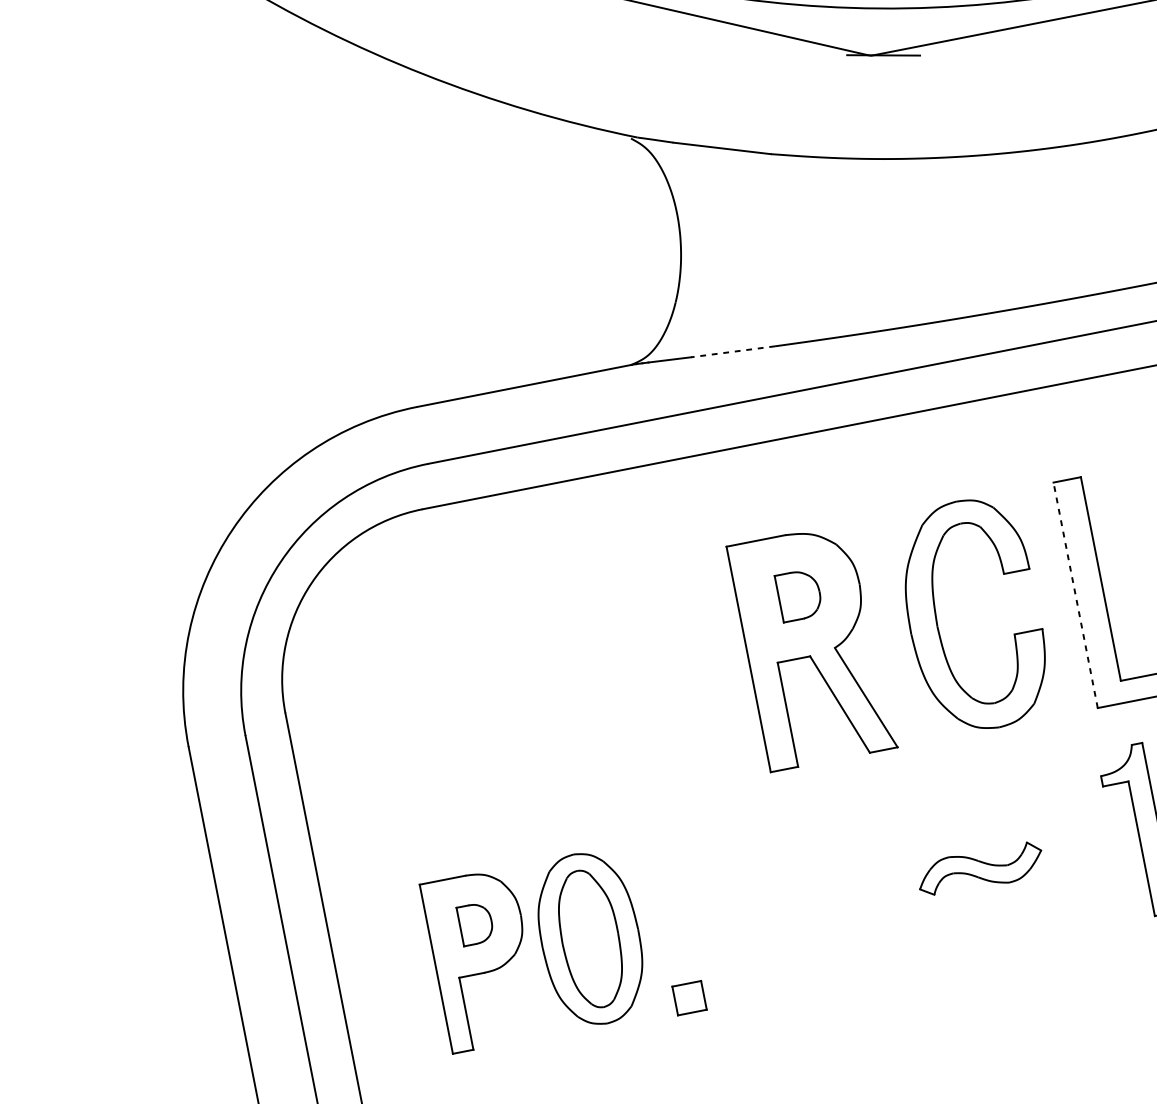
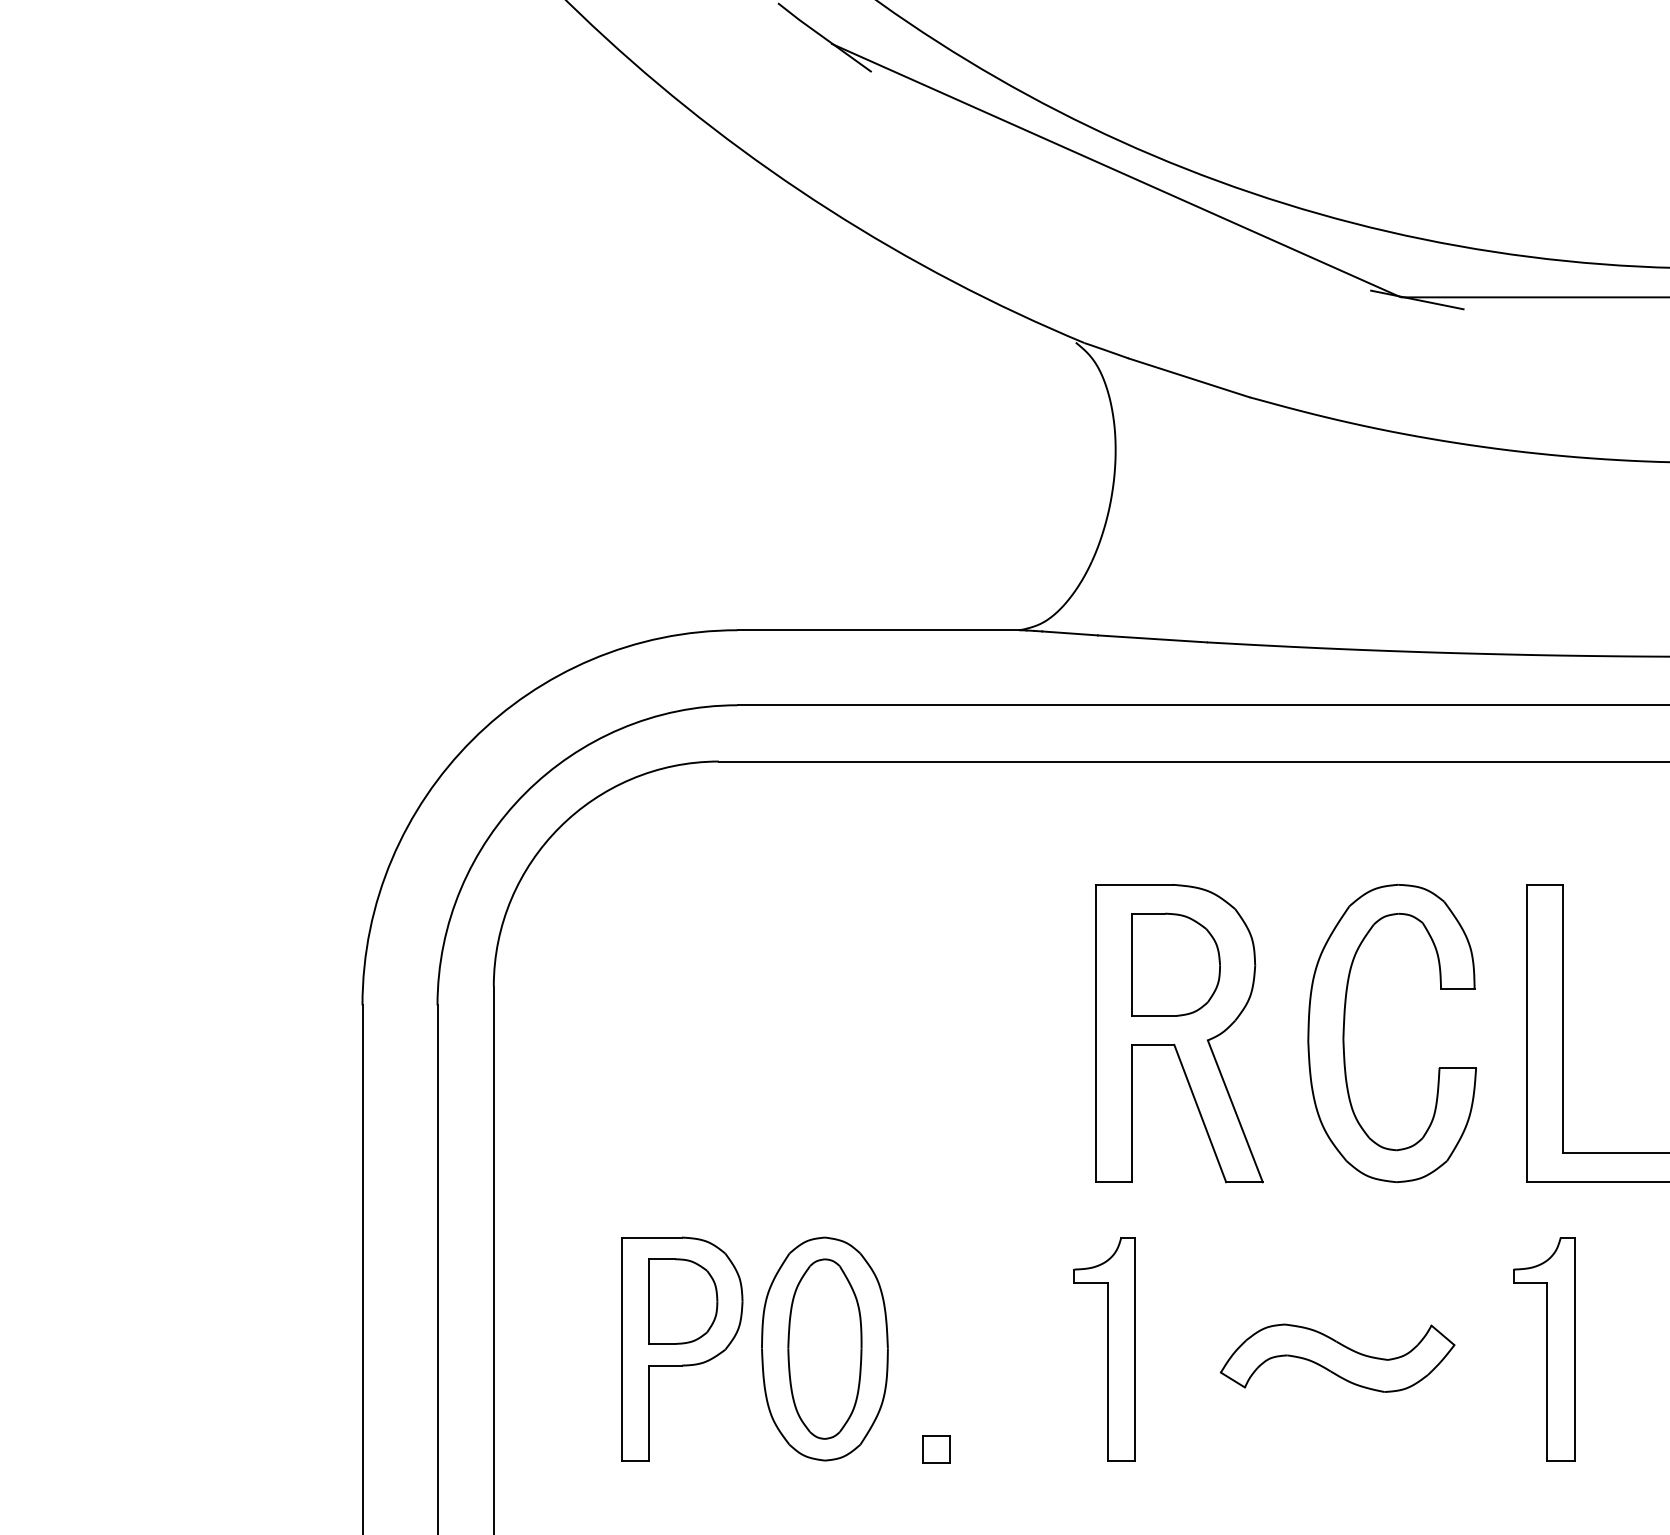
line: (733, 351) -> (1152, 638), dashed -> solid
part: (799, 595) -> (1175, 964), size x1.67
line: (1075, 595) -> (1526, 1033), dashed -> solid
part: (980, 869) -> (1337, 1357), size x1.43
part: (802, 897) -> (1104, 1349), added
part: (476, 923) -> (683, 1301), size x1.67
part: (689, 998) -> (936, 1449), size x0.71

